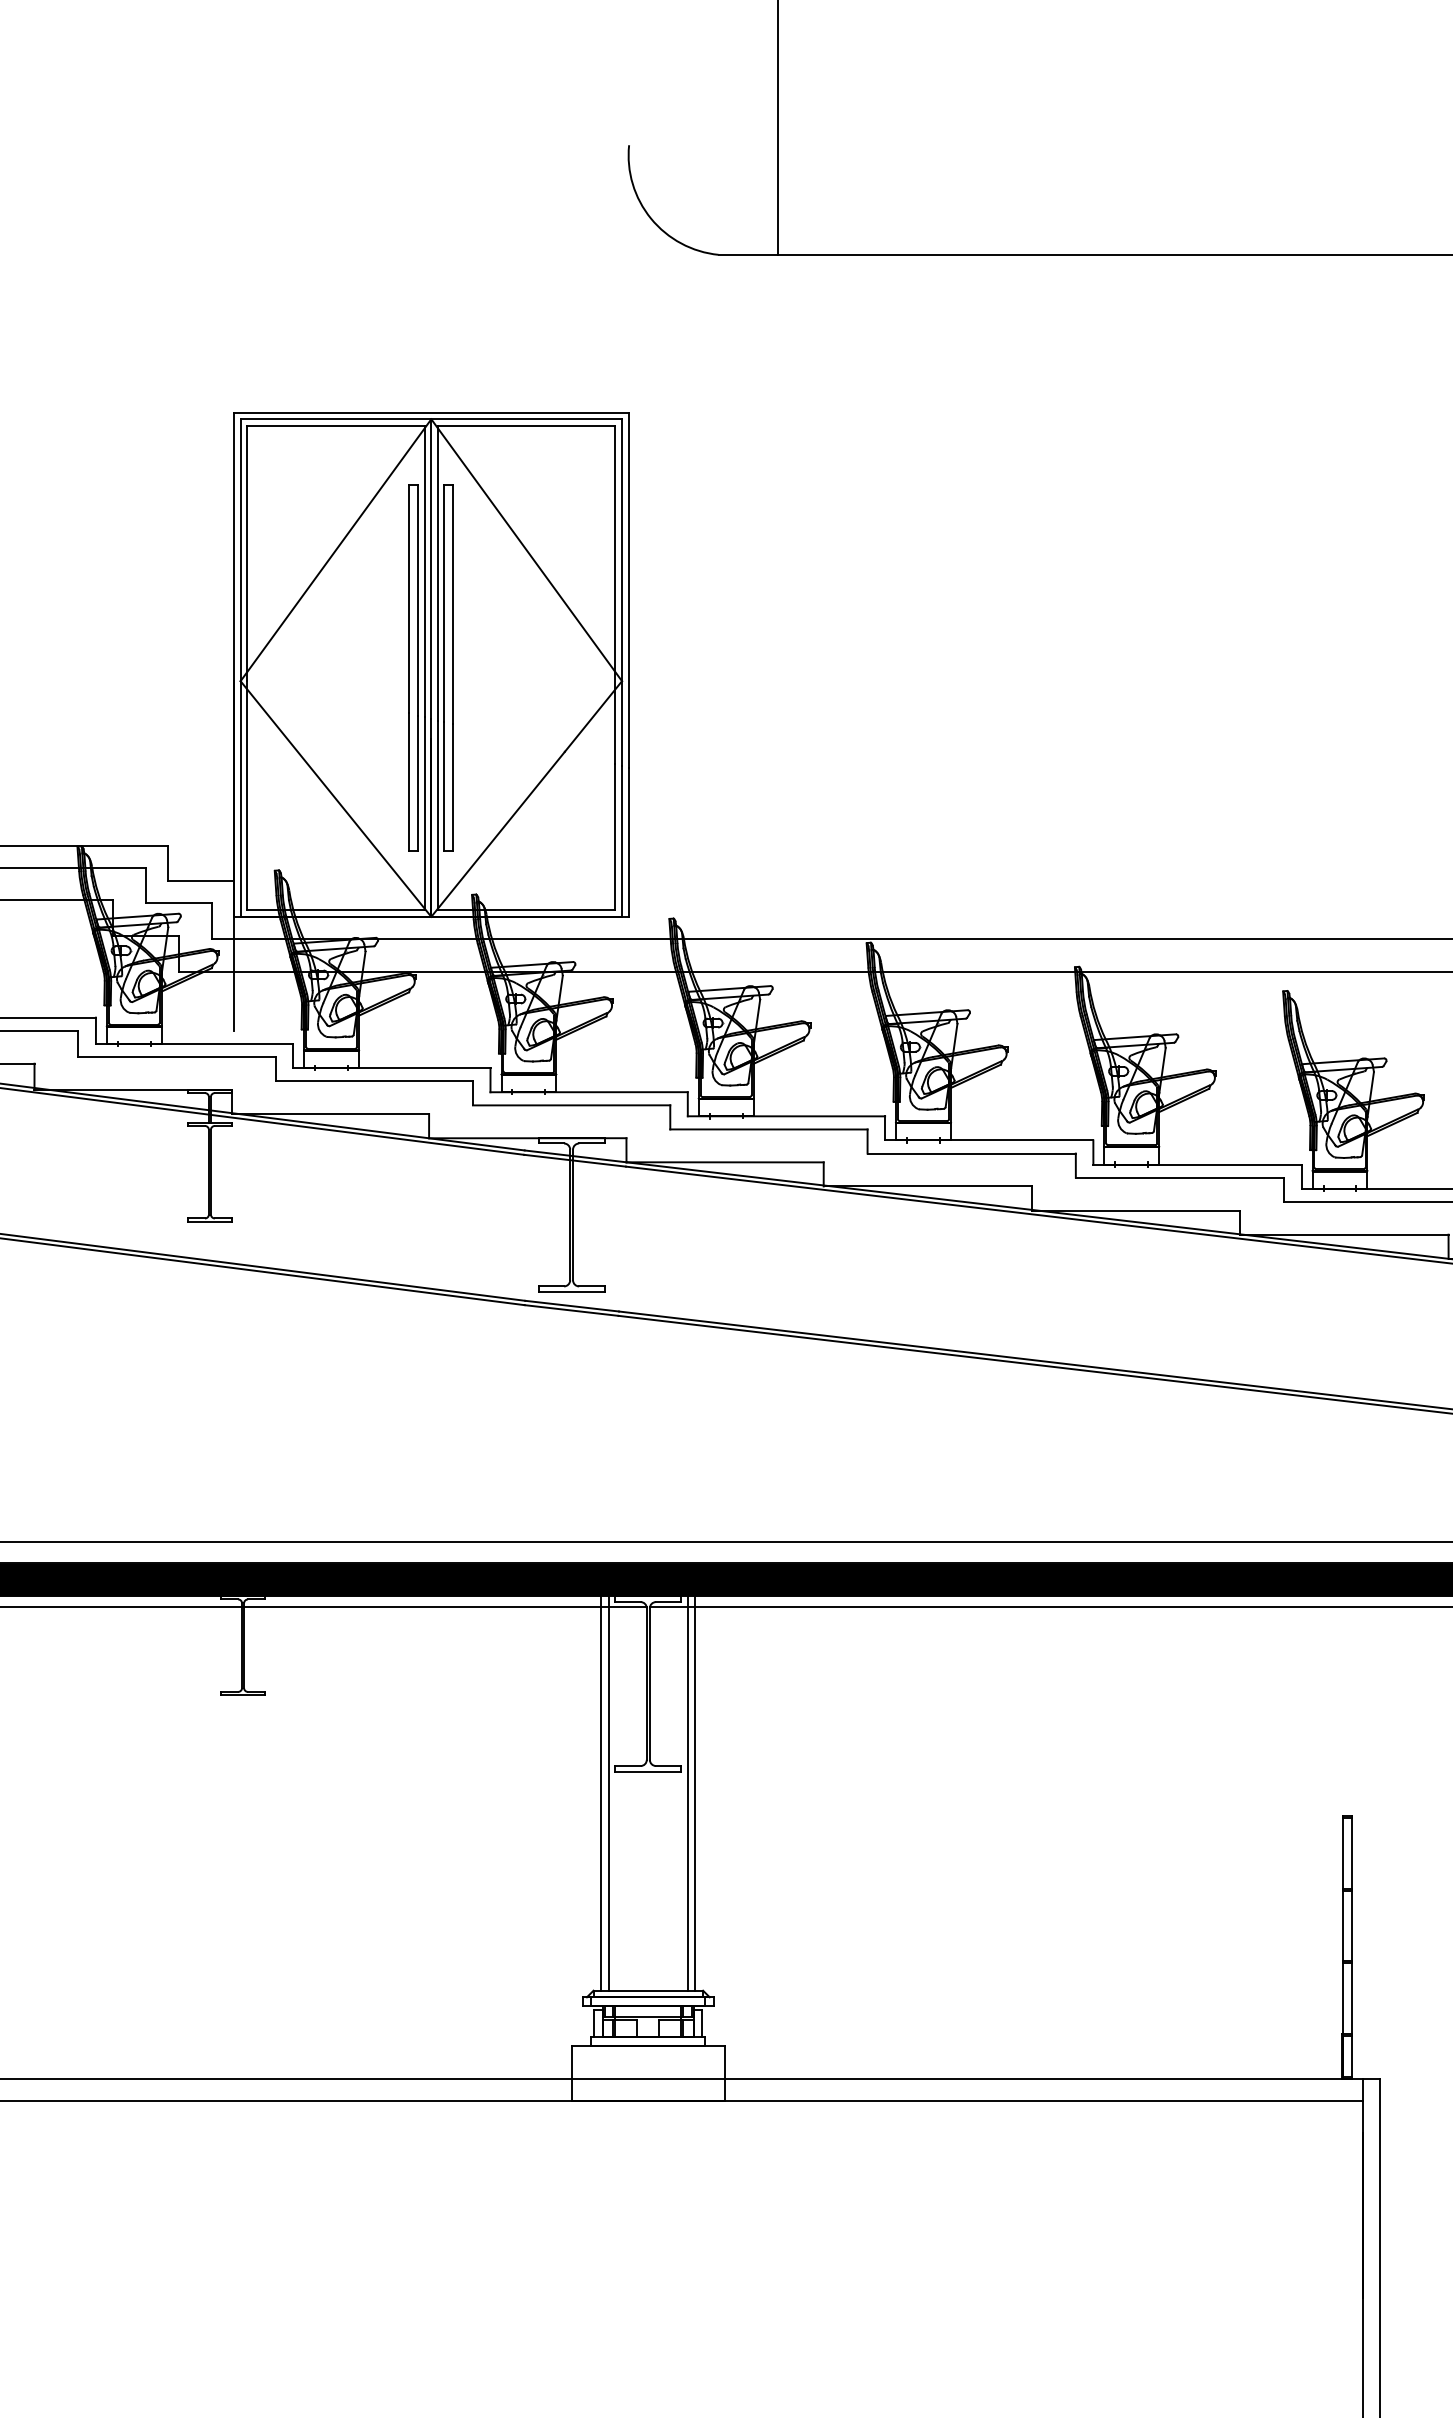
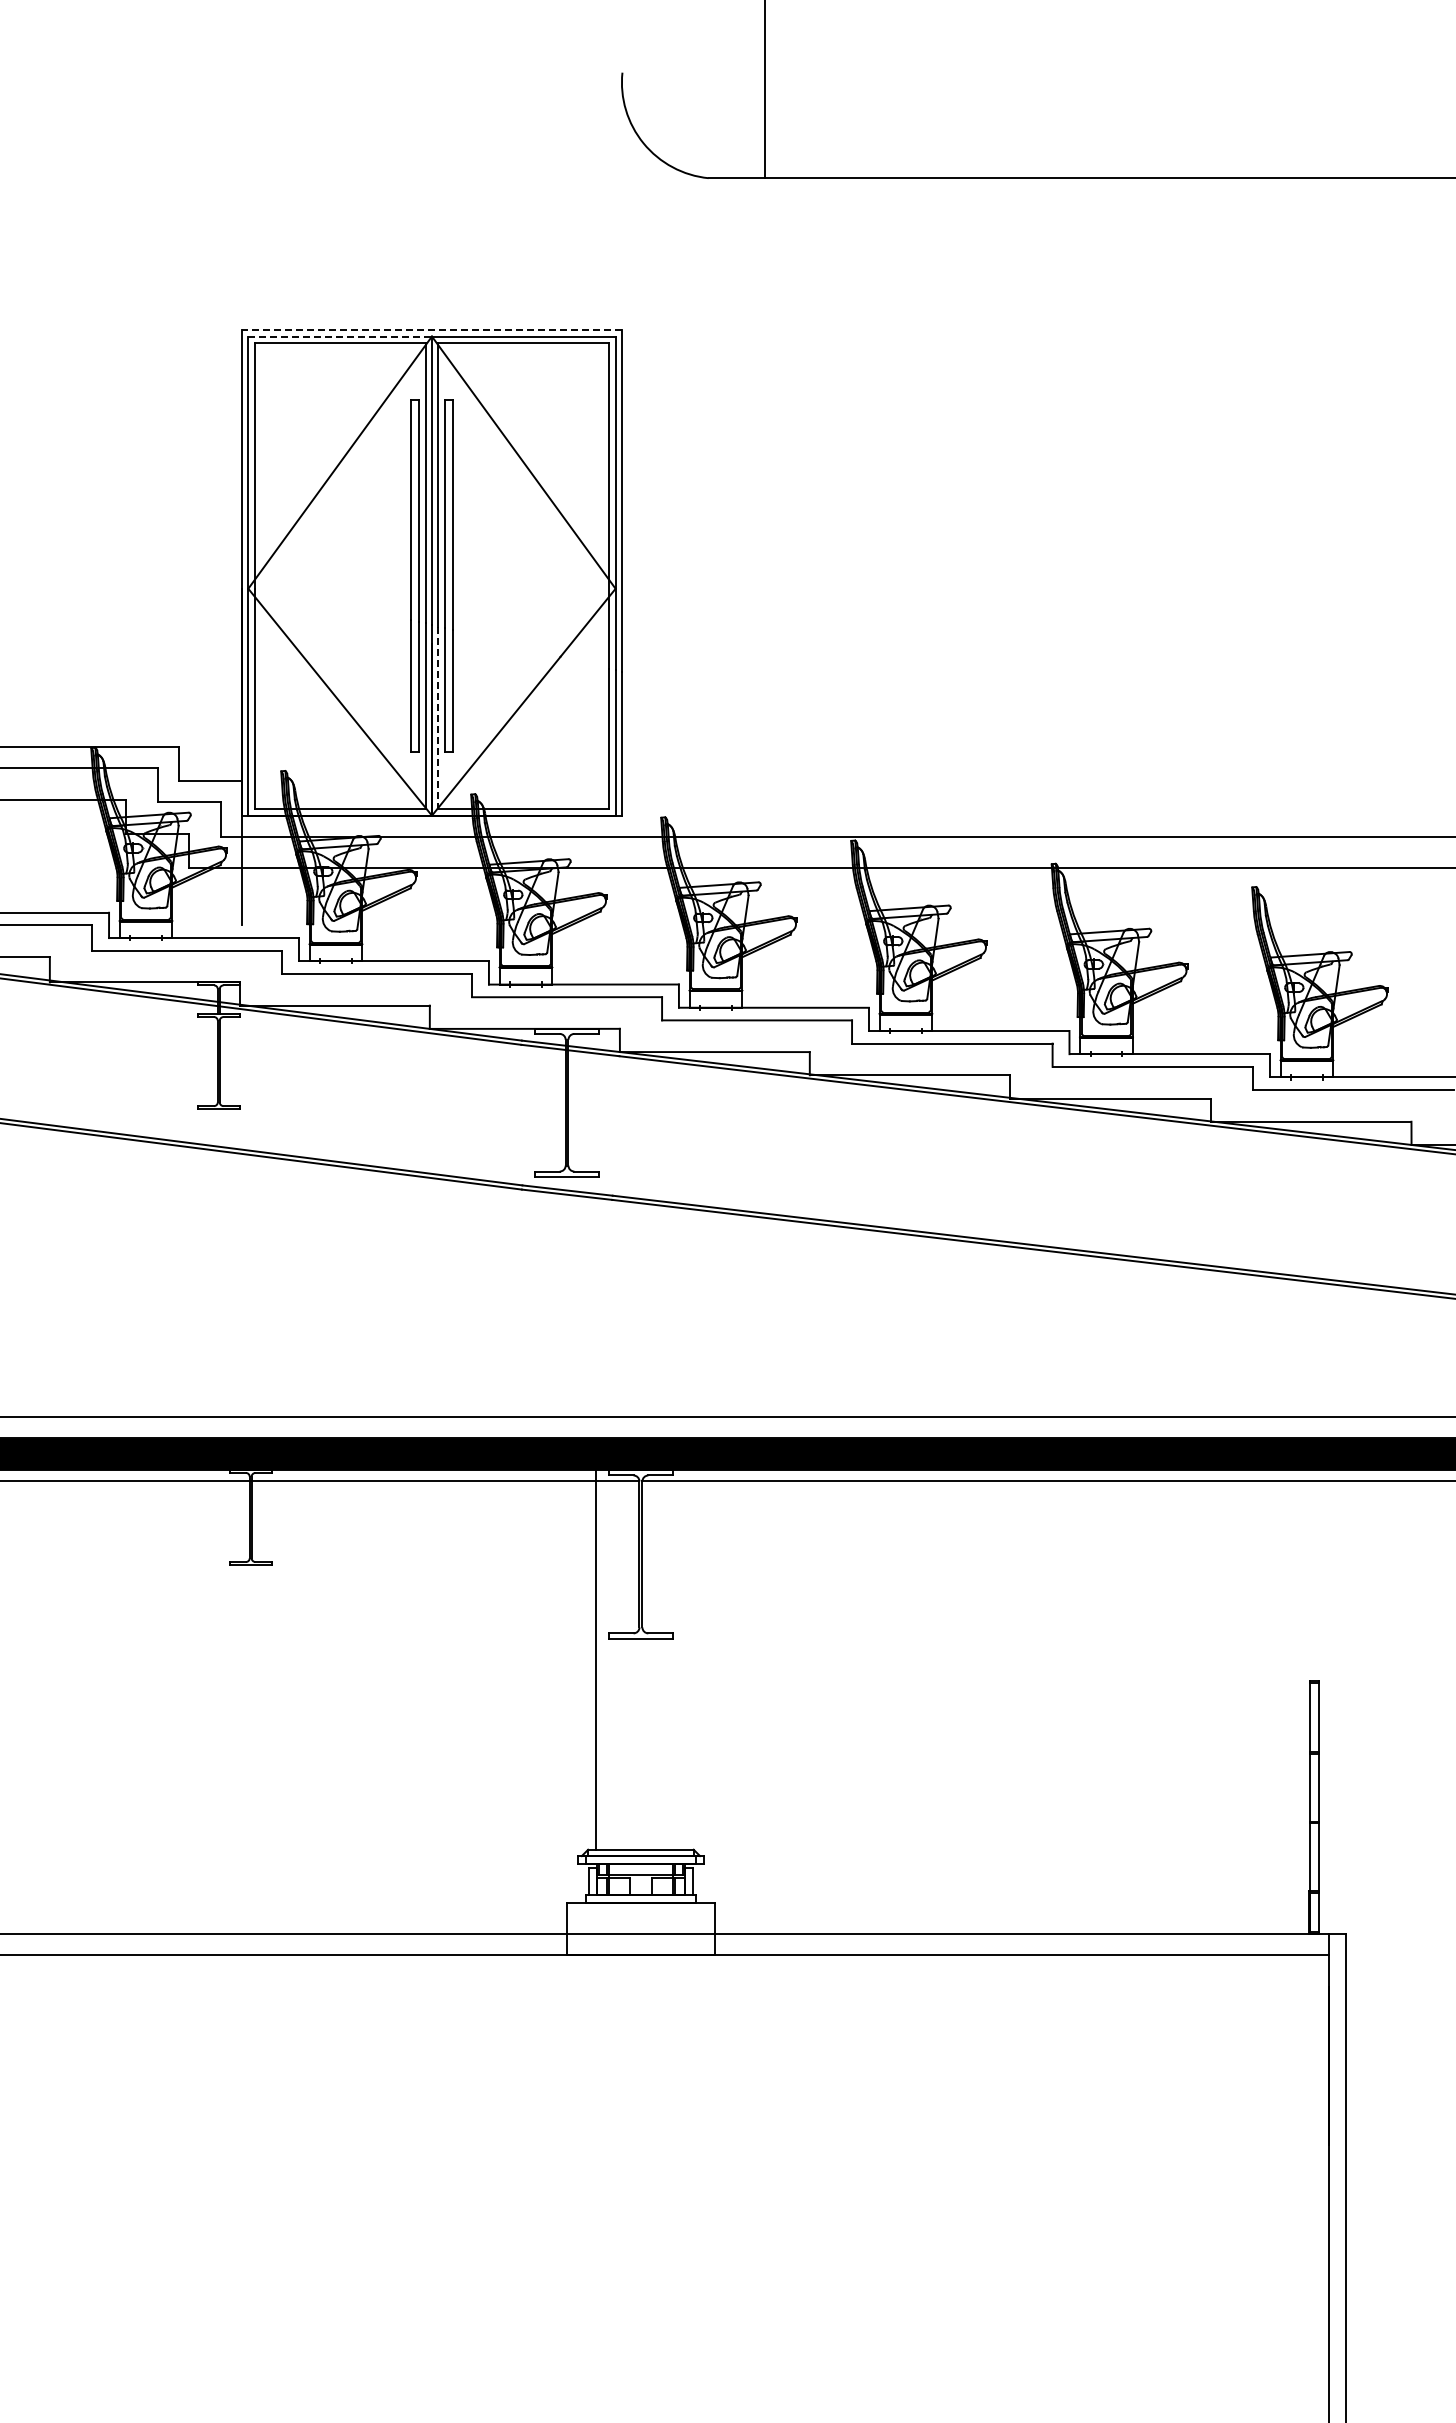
line: (430, 412) -> (431, 330), solid -> dashed
line: (336, 419) -> (340, 336), solid -> dashed
line: (438, 815) -> (438, 718), solid -> dashed
line: (609, 1793) -> (603, 1659), removed
line: (687, 1793) -> (678, 1659), removed
line: (695, 1793) -> (686, 1659), removed

